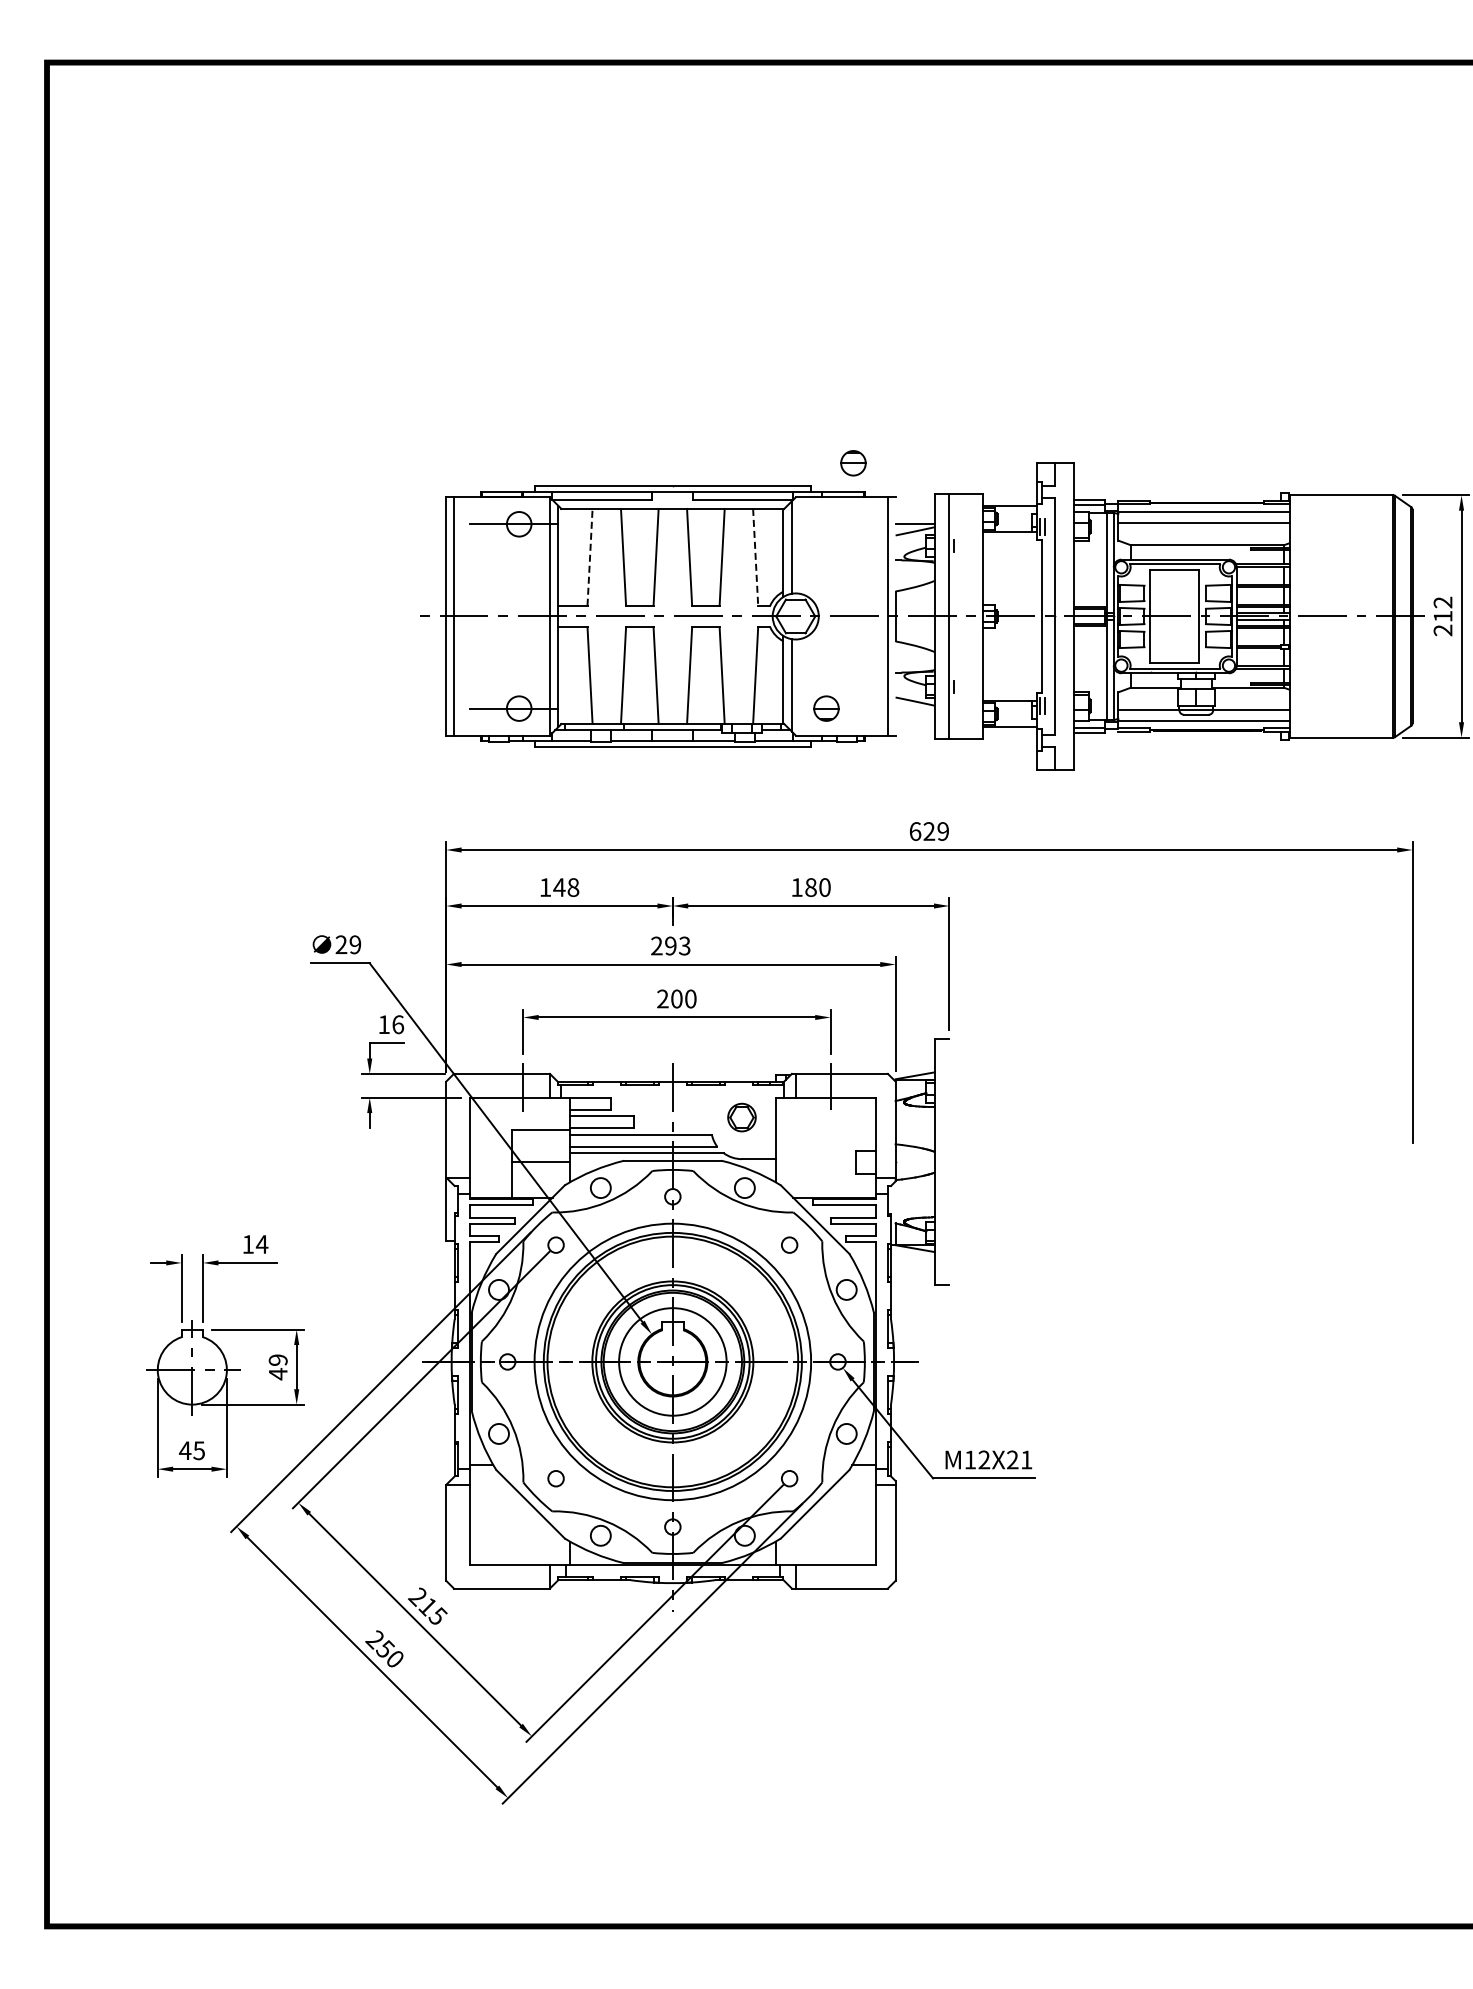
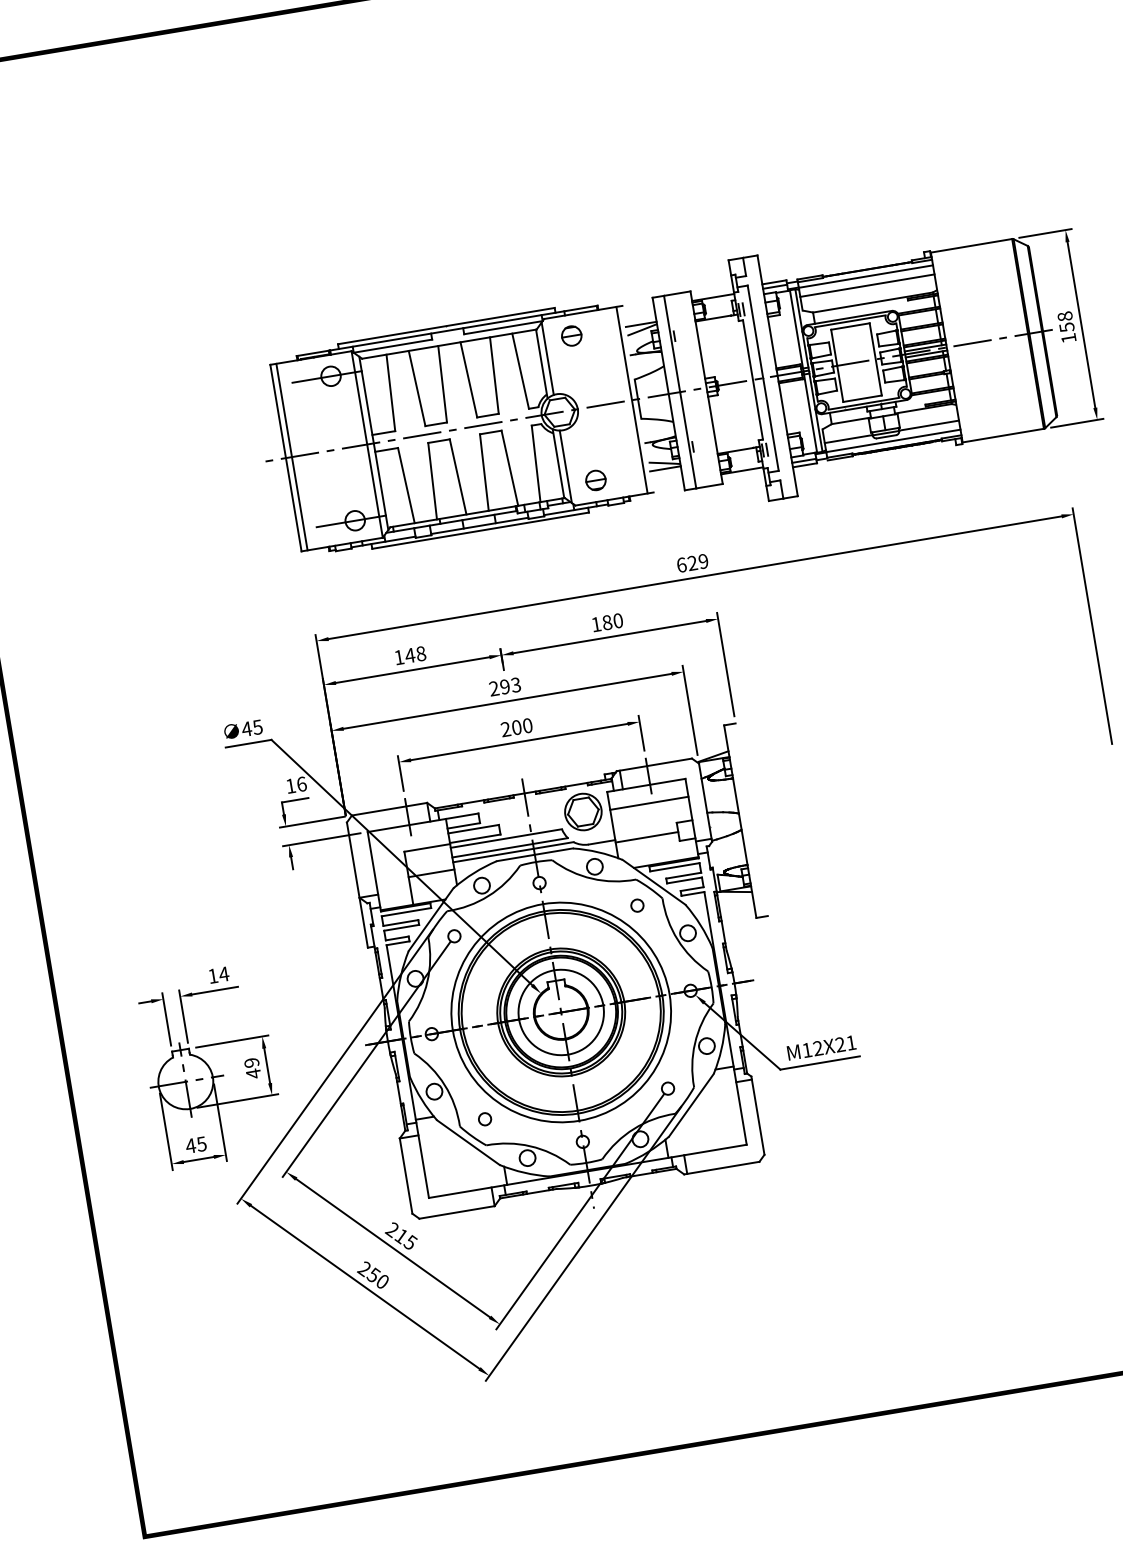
part: (853, 463) -> (571, 336), moved
line: (590, 556) -> (391, 392), dashed -> solid
line: (755, 557) -> (520, 371), dashed -> solid
text: (1442, 616) -> (1066, 327), 212 -> 158
line: (914, 708) -> (664, 468), added
text: (348, 944) -> (252, 727), 29 -> 45
part: (741, 1117) -> (582, 811), size x1.67
line: (825, 1120) -> (649, 803), added
line: (815, 1162) -> (646, 837), added

